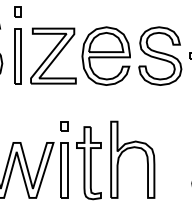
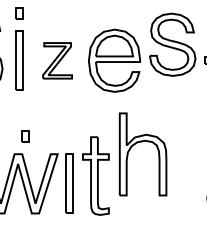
part: (53, 55) -> (57, 60), size x0.6
part: (160, 55) -> (172, 44), moved
part: (64, 126) -> (25, 136), moved
part: (132, 148) -> (142, 142), moved

